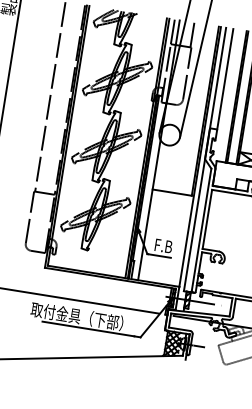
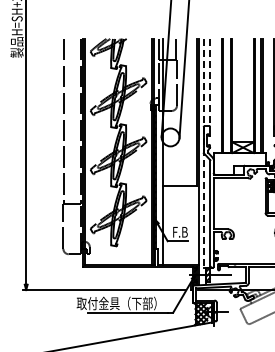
line: (224, 79) -> (209, 82), solid -> dashed
line: (204, 159) -> (203, 153), solid -> dashed

